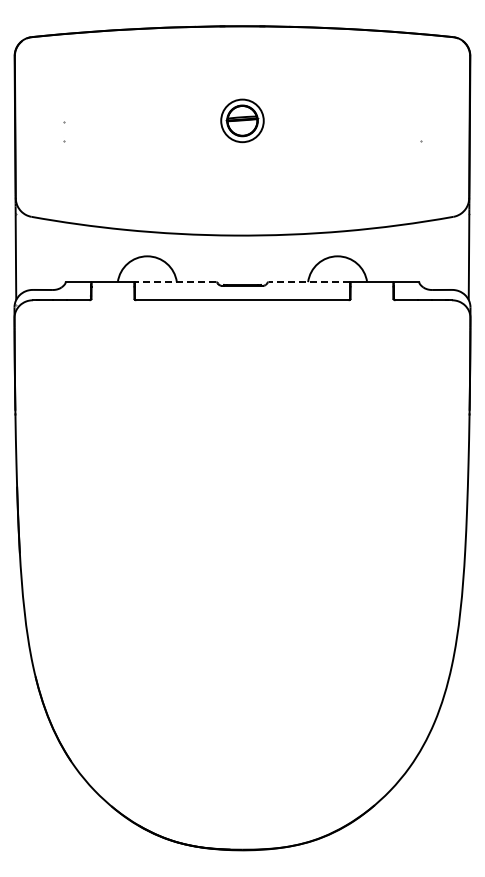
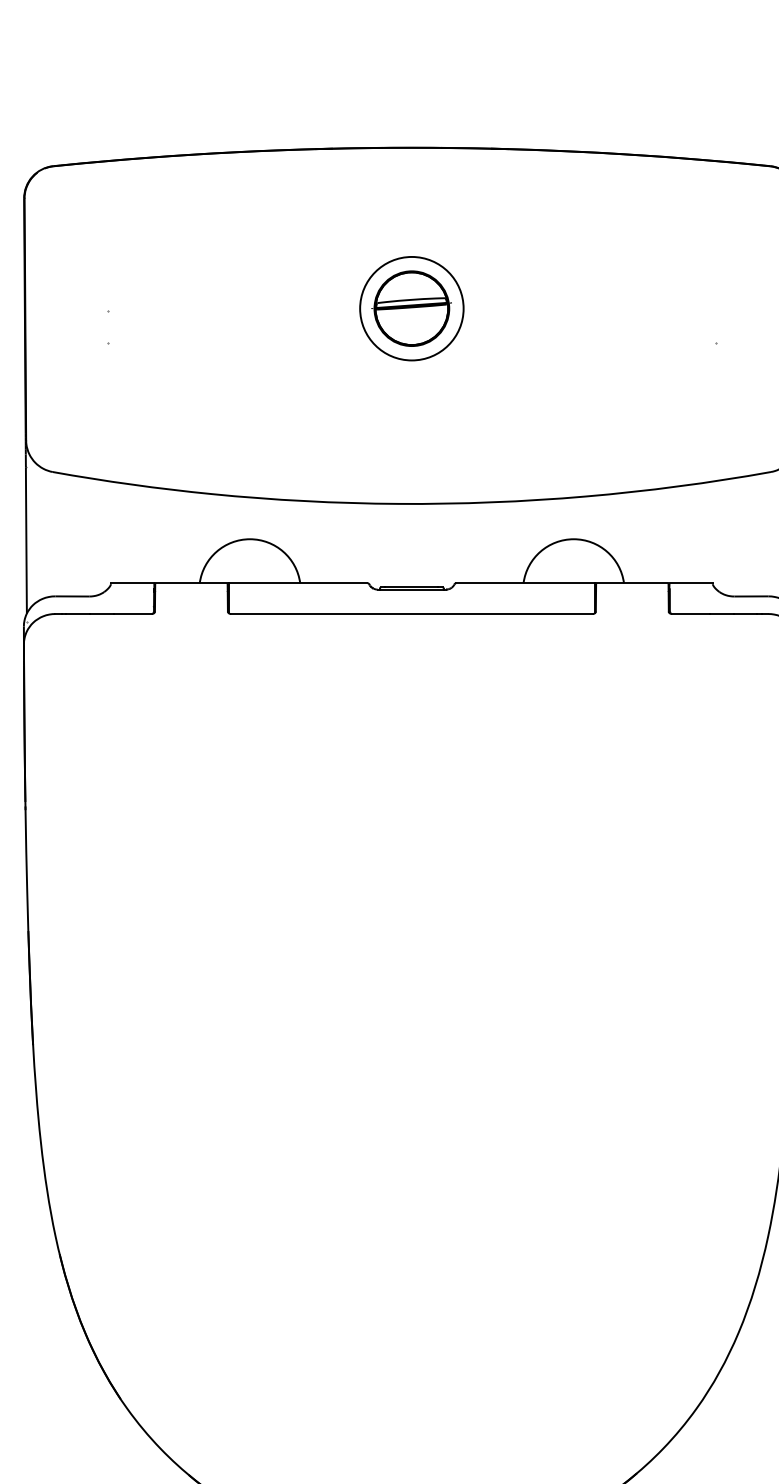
part: (242, 120) -> (411, 308), size x1.43
line: (175, 282) -> (297, 583), dashed -> solid
line: (309, 282) -> (525, 583), dashed -> solid

